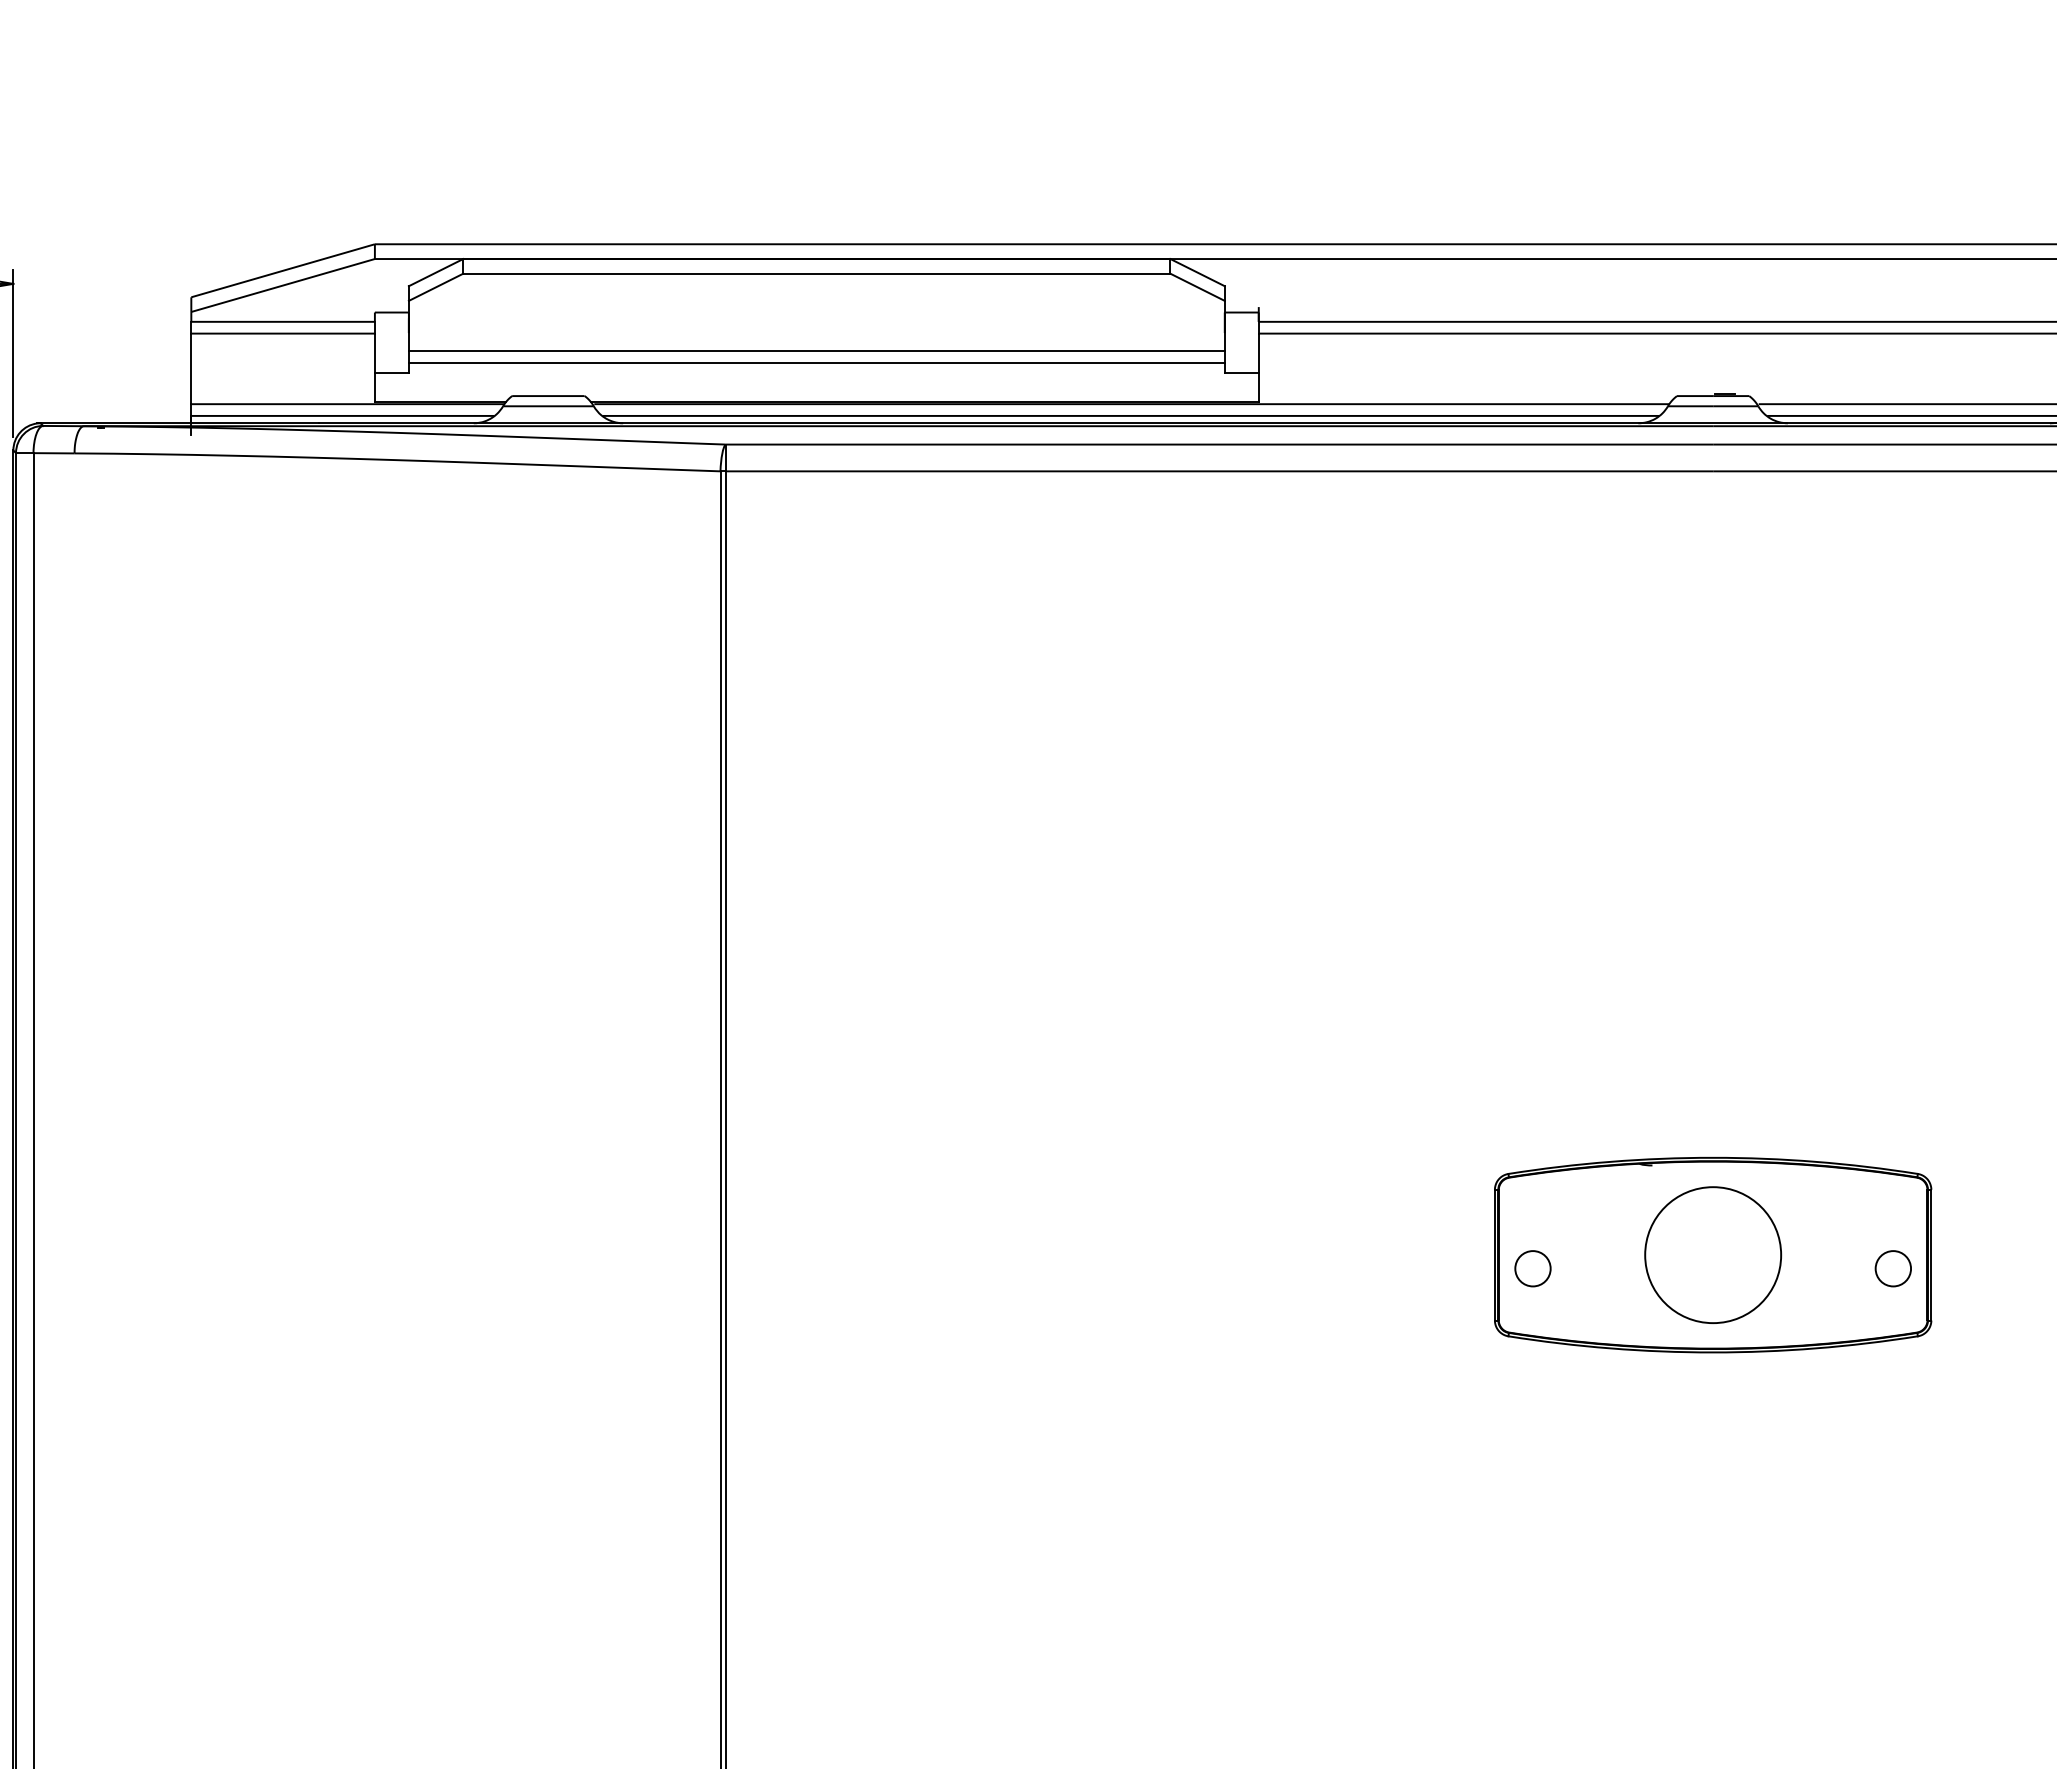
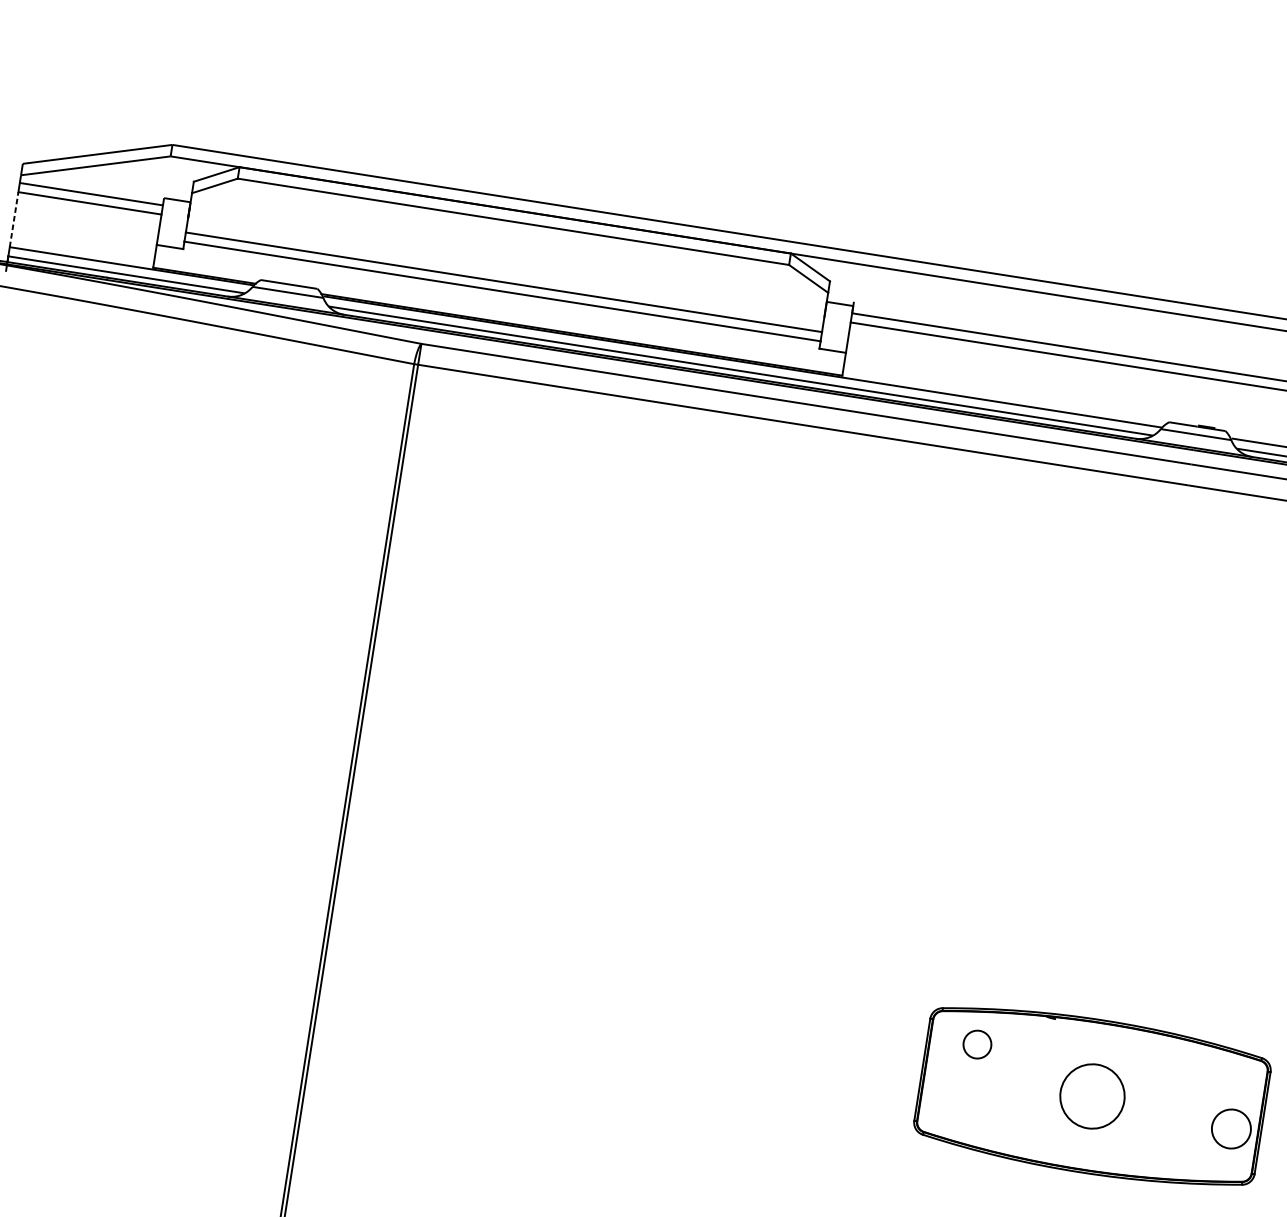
line: (191, 368) -> (14, 219), solid -> dashed
circle: (1713, 1255) -> (1092, 1096), size x0.6
circle: (1532, 1268) -> (977, 1044), moved
circle: (1892, 1268) -> (1230, 1128), size x1.4

